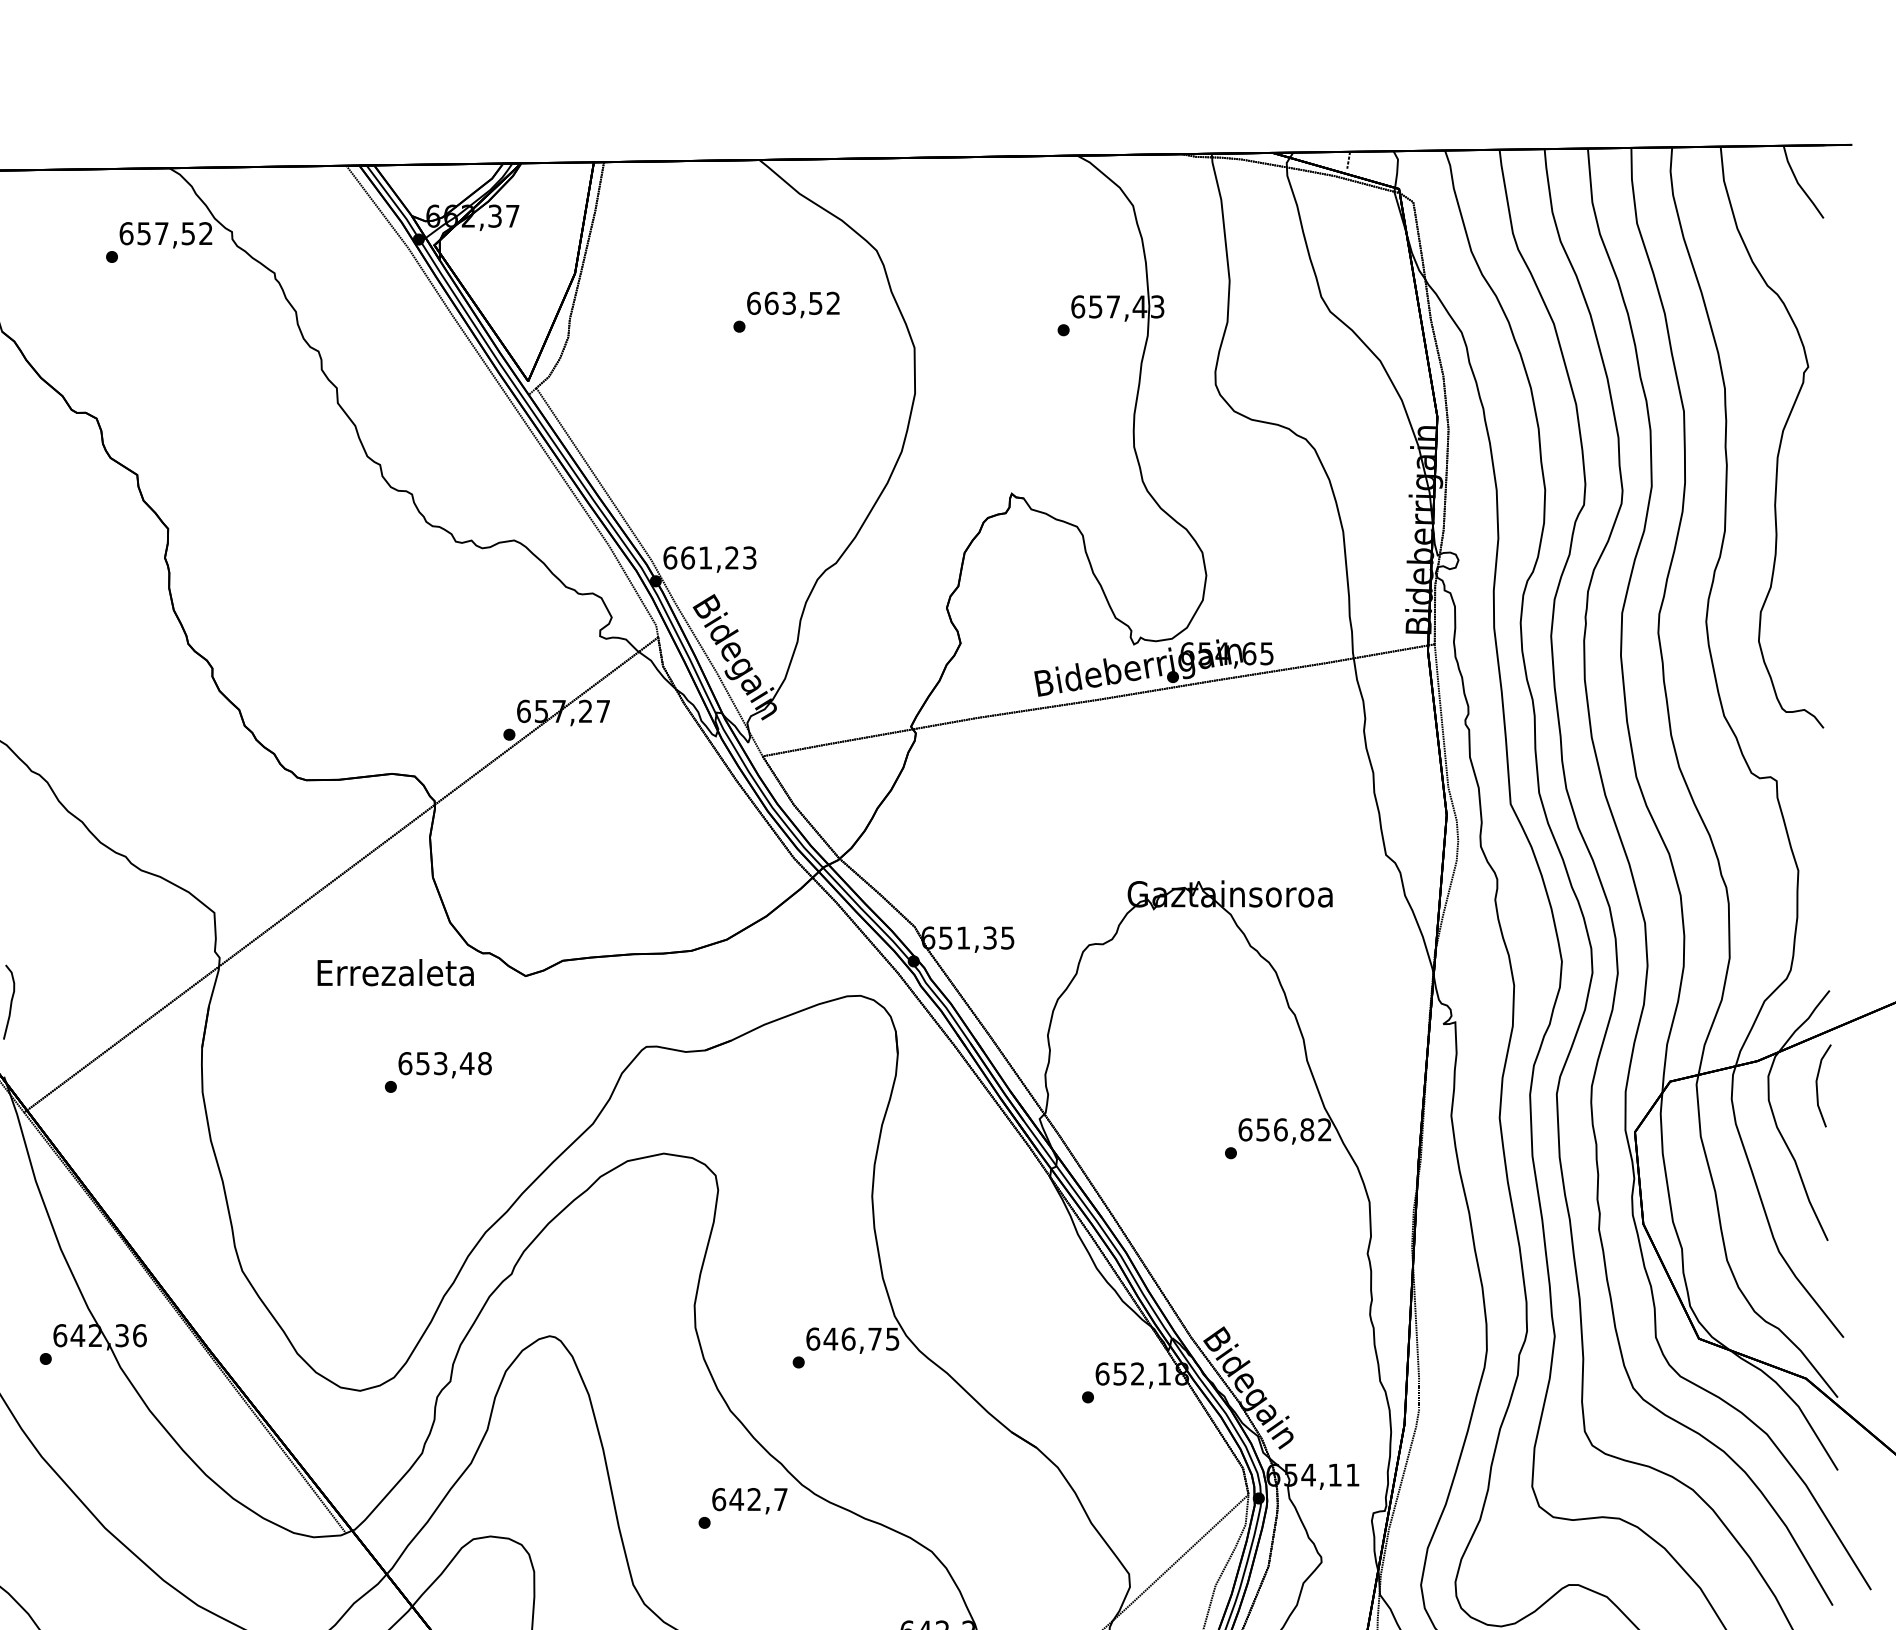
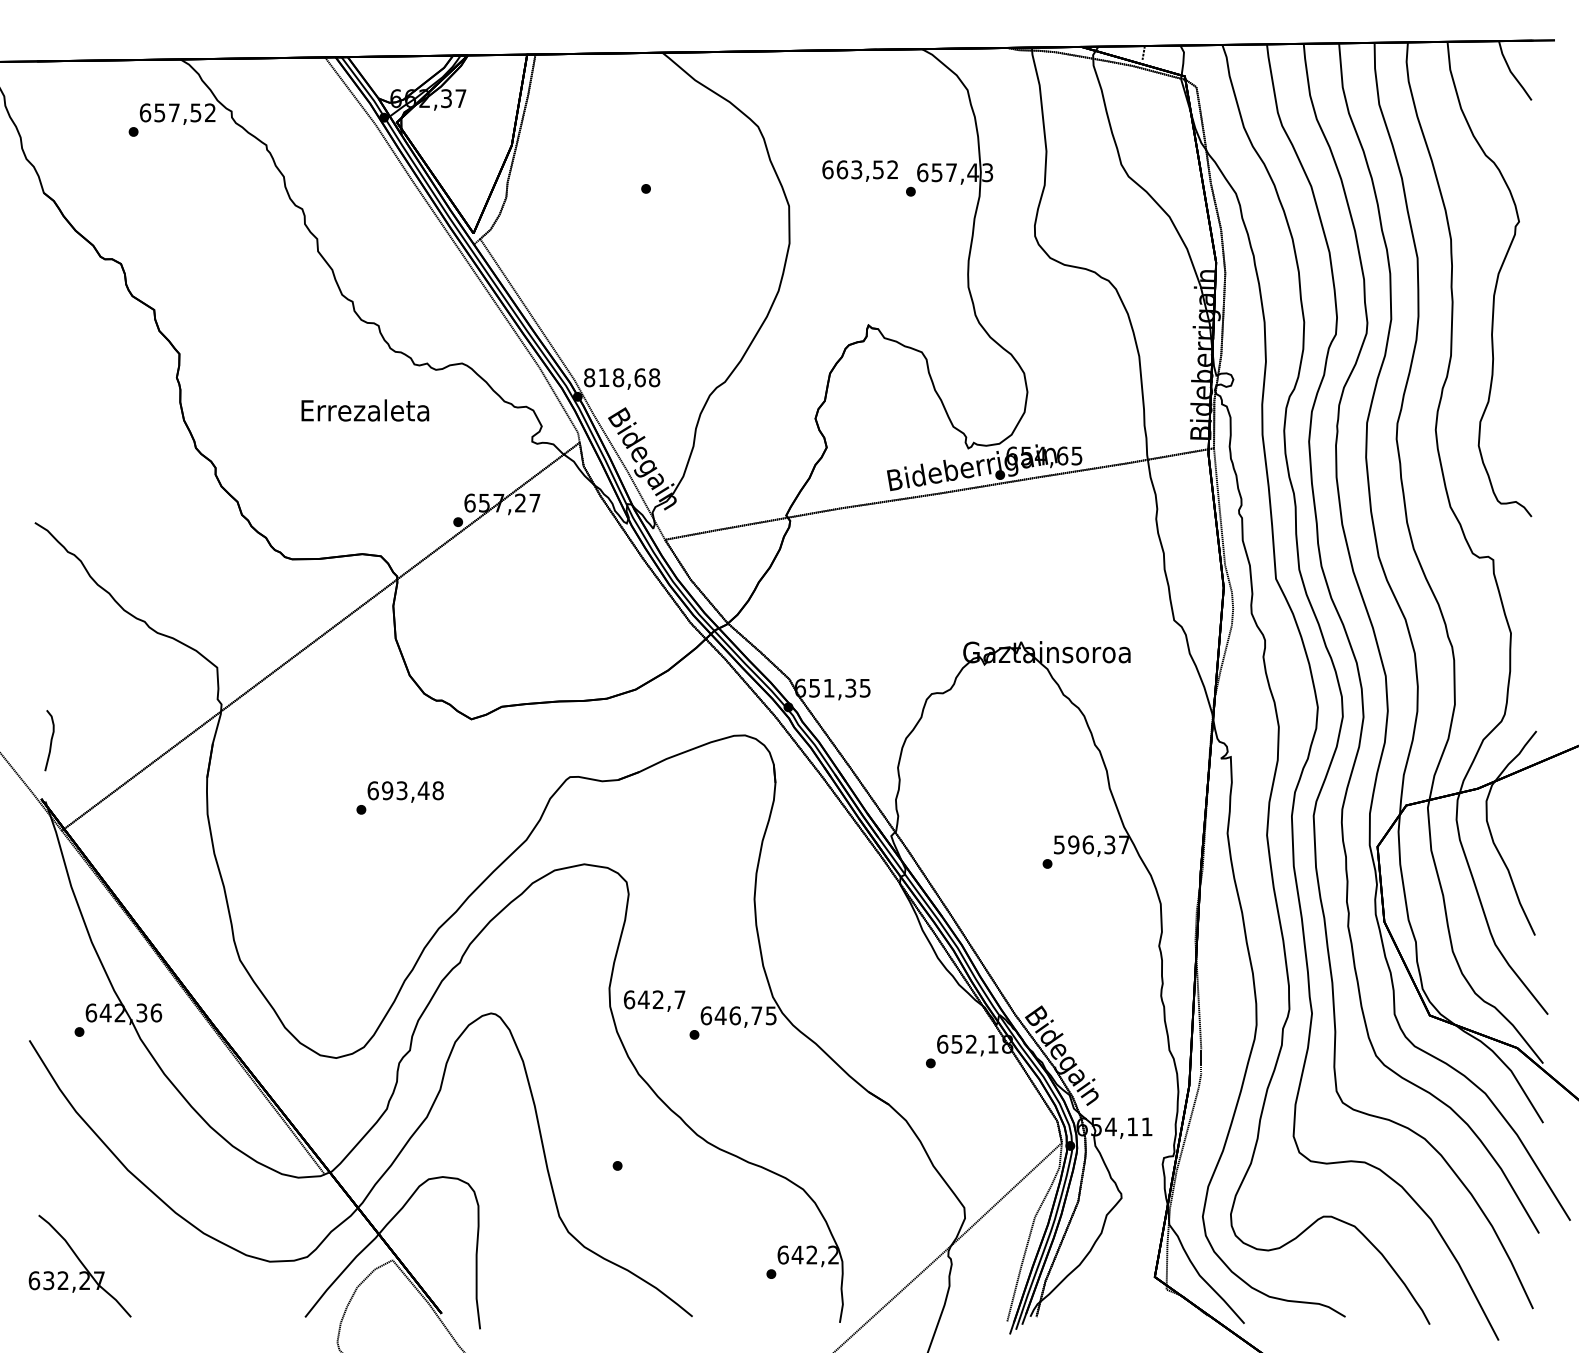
text: (792, 304) -> (859, 170), moved
text: (710, 557) -> (622, 377), 661,23 -> 818,68
text: (395, 972) -> (365, 410), moved
text: (422, 1063) -> (387, 790), 653,48 -> 693,48
line: (1817, 1085) -> (1526, 808), removed
text: (1284, 1129) -> (1091, 844), 656,82 -> 596,37
text: (749, 1500) -> (654, 1000), moved

